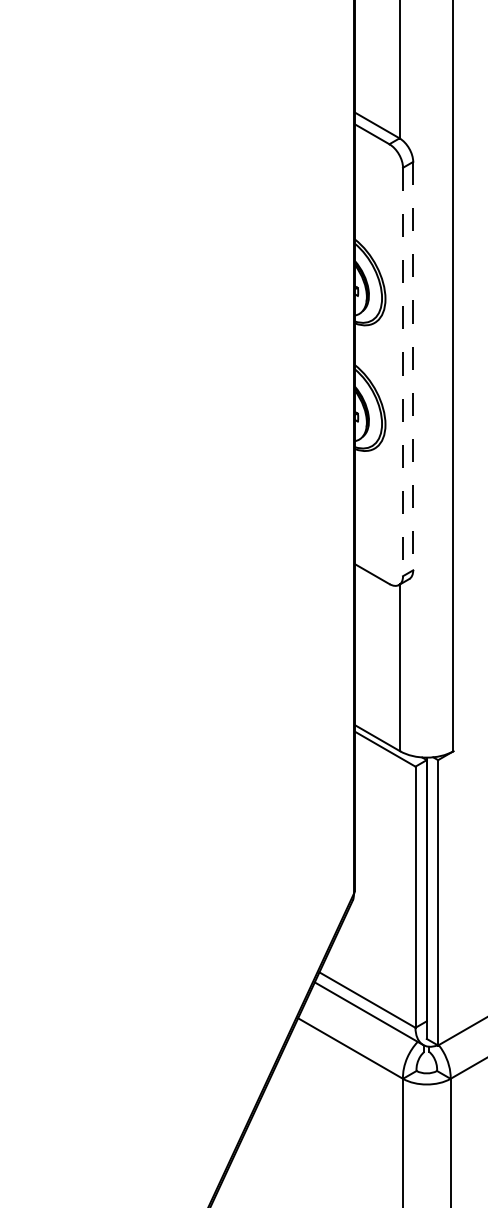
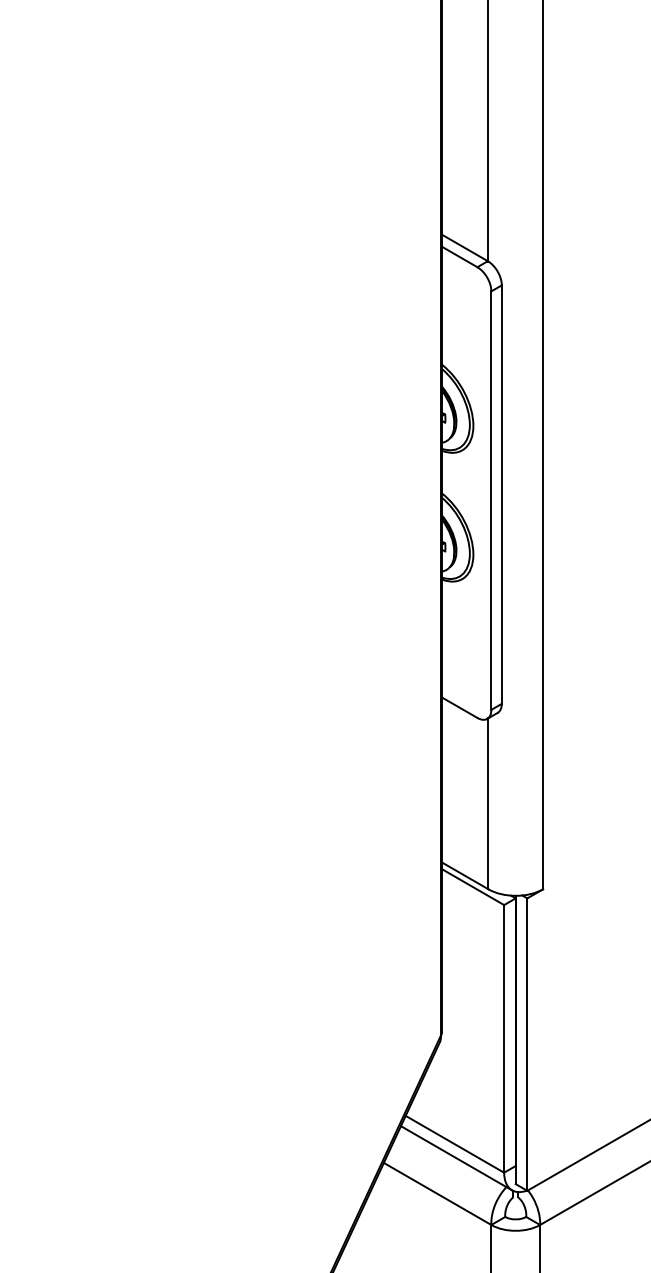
line: (412, 366) -> (501, 495), dashed -> solid
line: (403, 372) -> (491, 501), dashed -> solid

